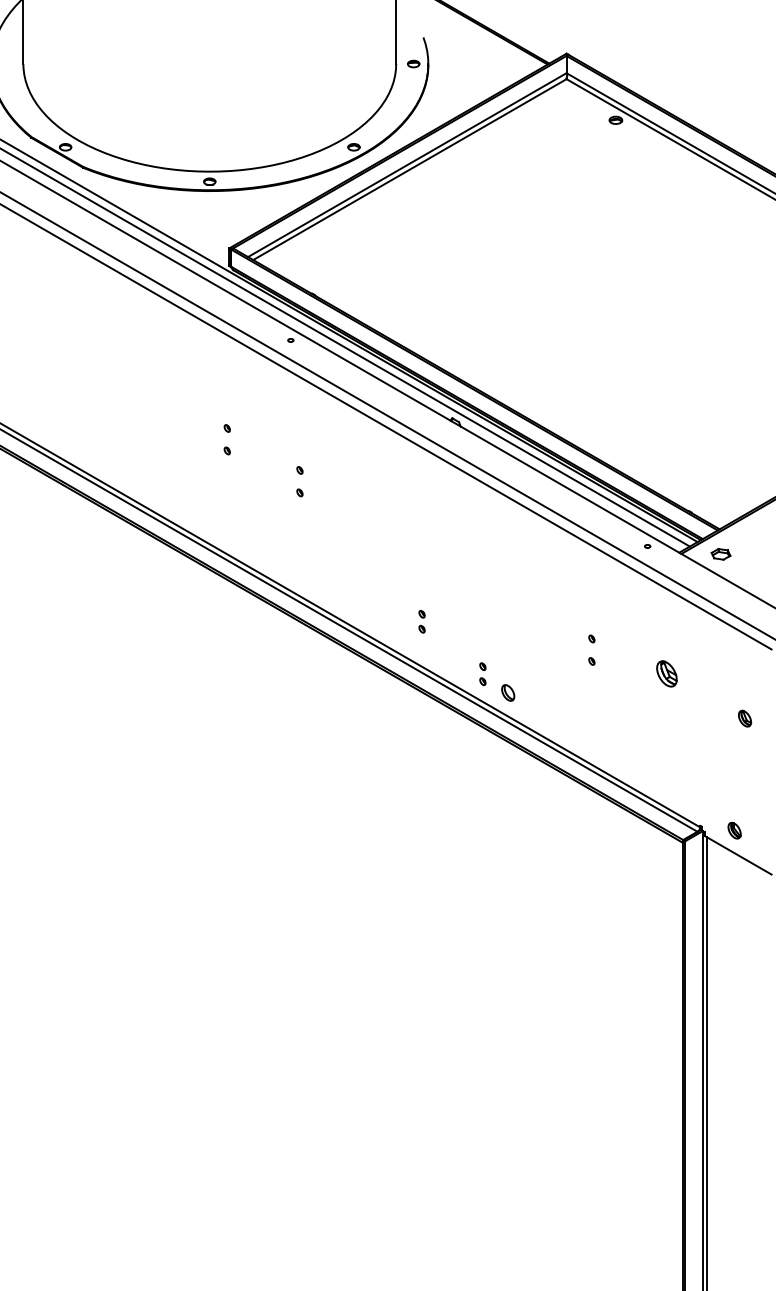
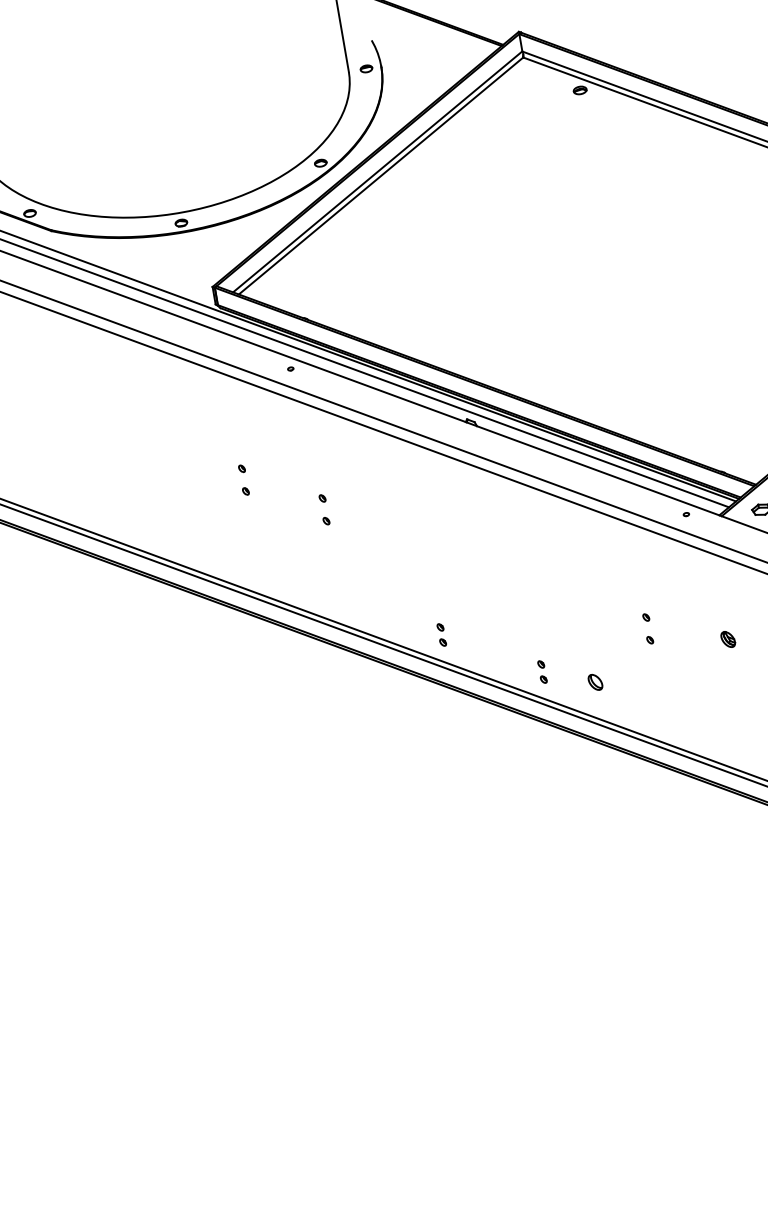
part: (421, 621) -> (441, 634), moved
part: (667, 673) -> (728, 639), size x0.62
part: (508, 692) -> (595, 681), moved

